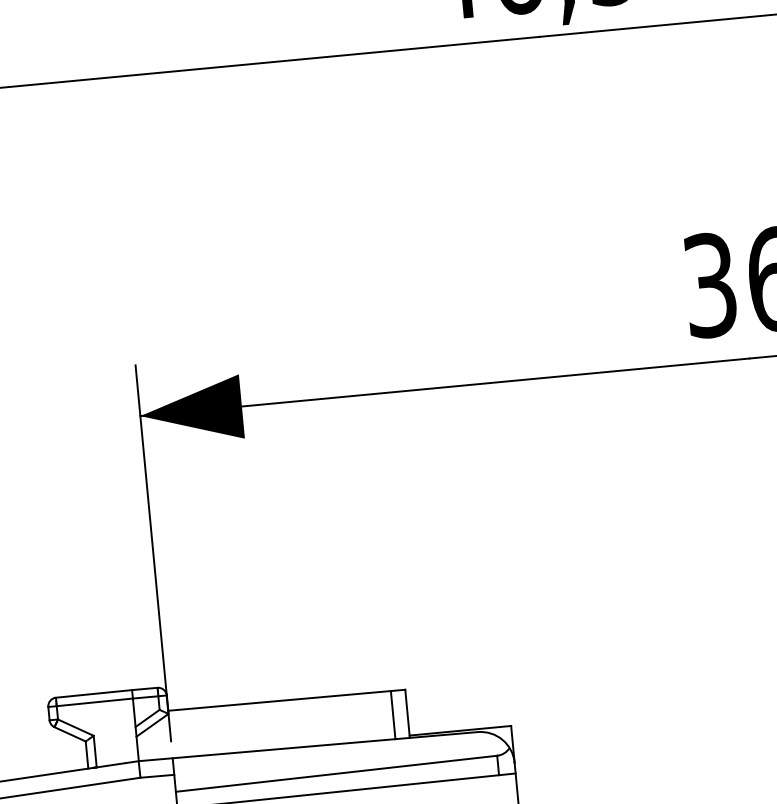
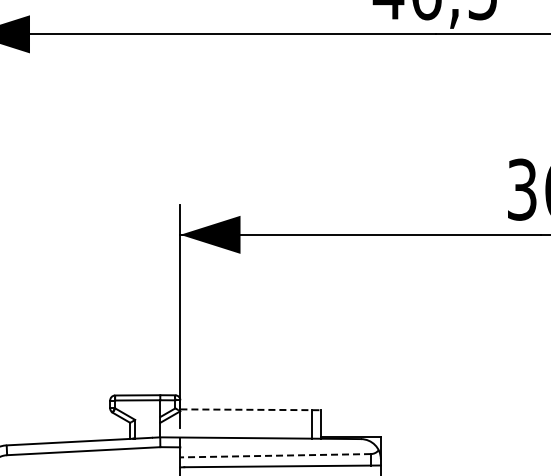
line: (288, 699) -> (251, 409), solid -> dashed
line: (336, 773) -> (275, 455), solid -> dashed

